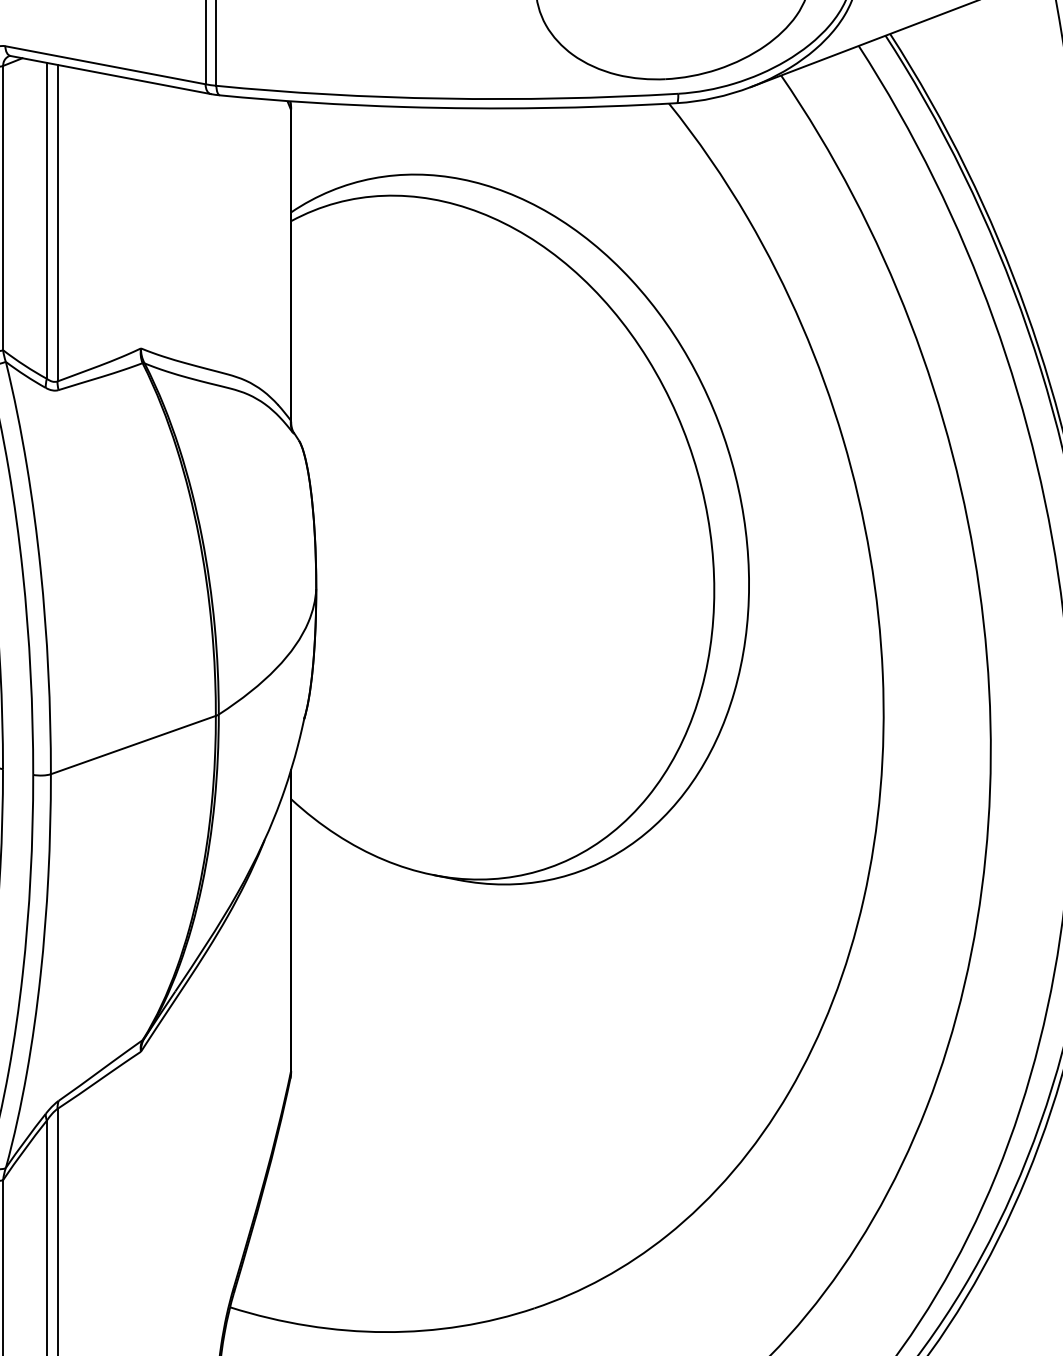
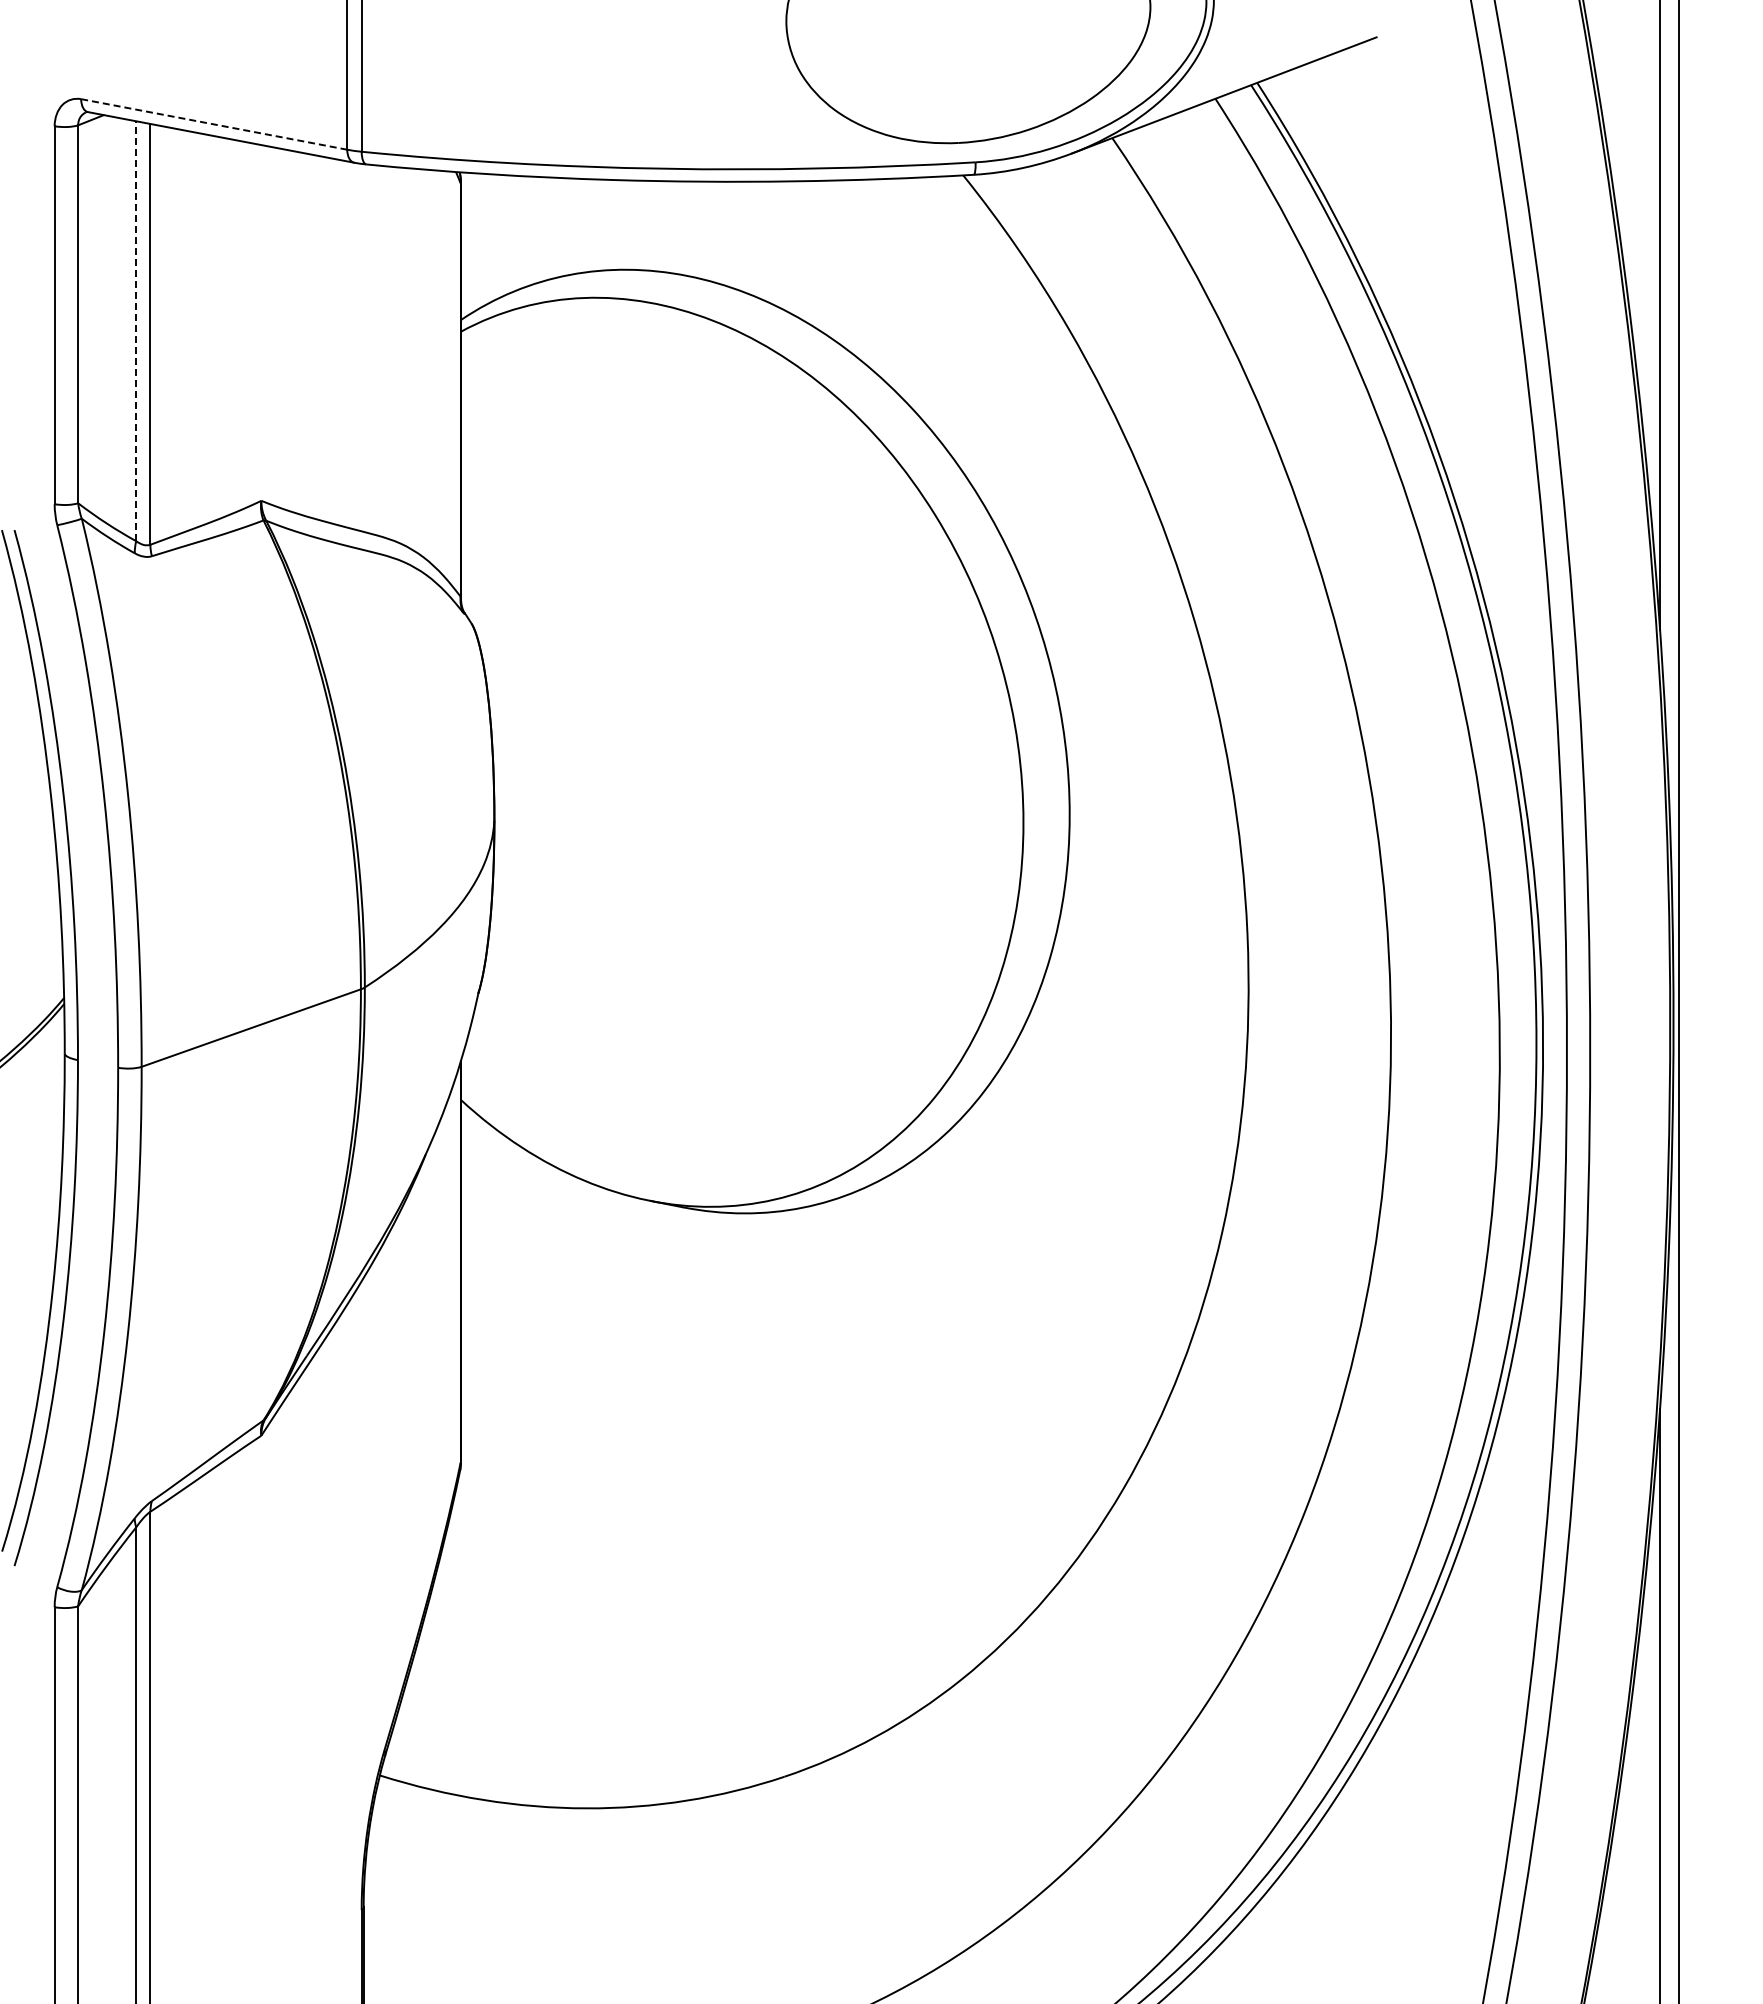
line: (105, 65) -> (214, 124), solid -> dashed
line: (47, 221) -> (136, 331), solid -> dashed

